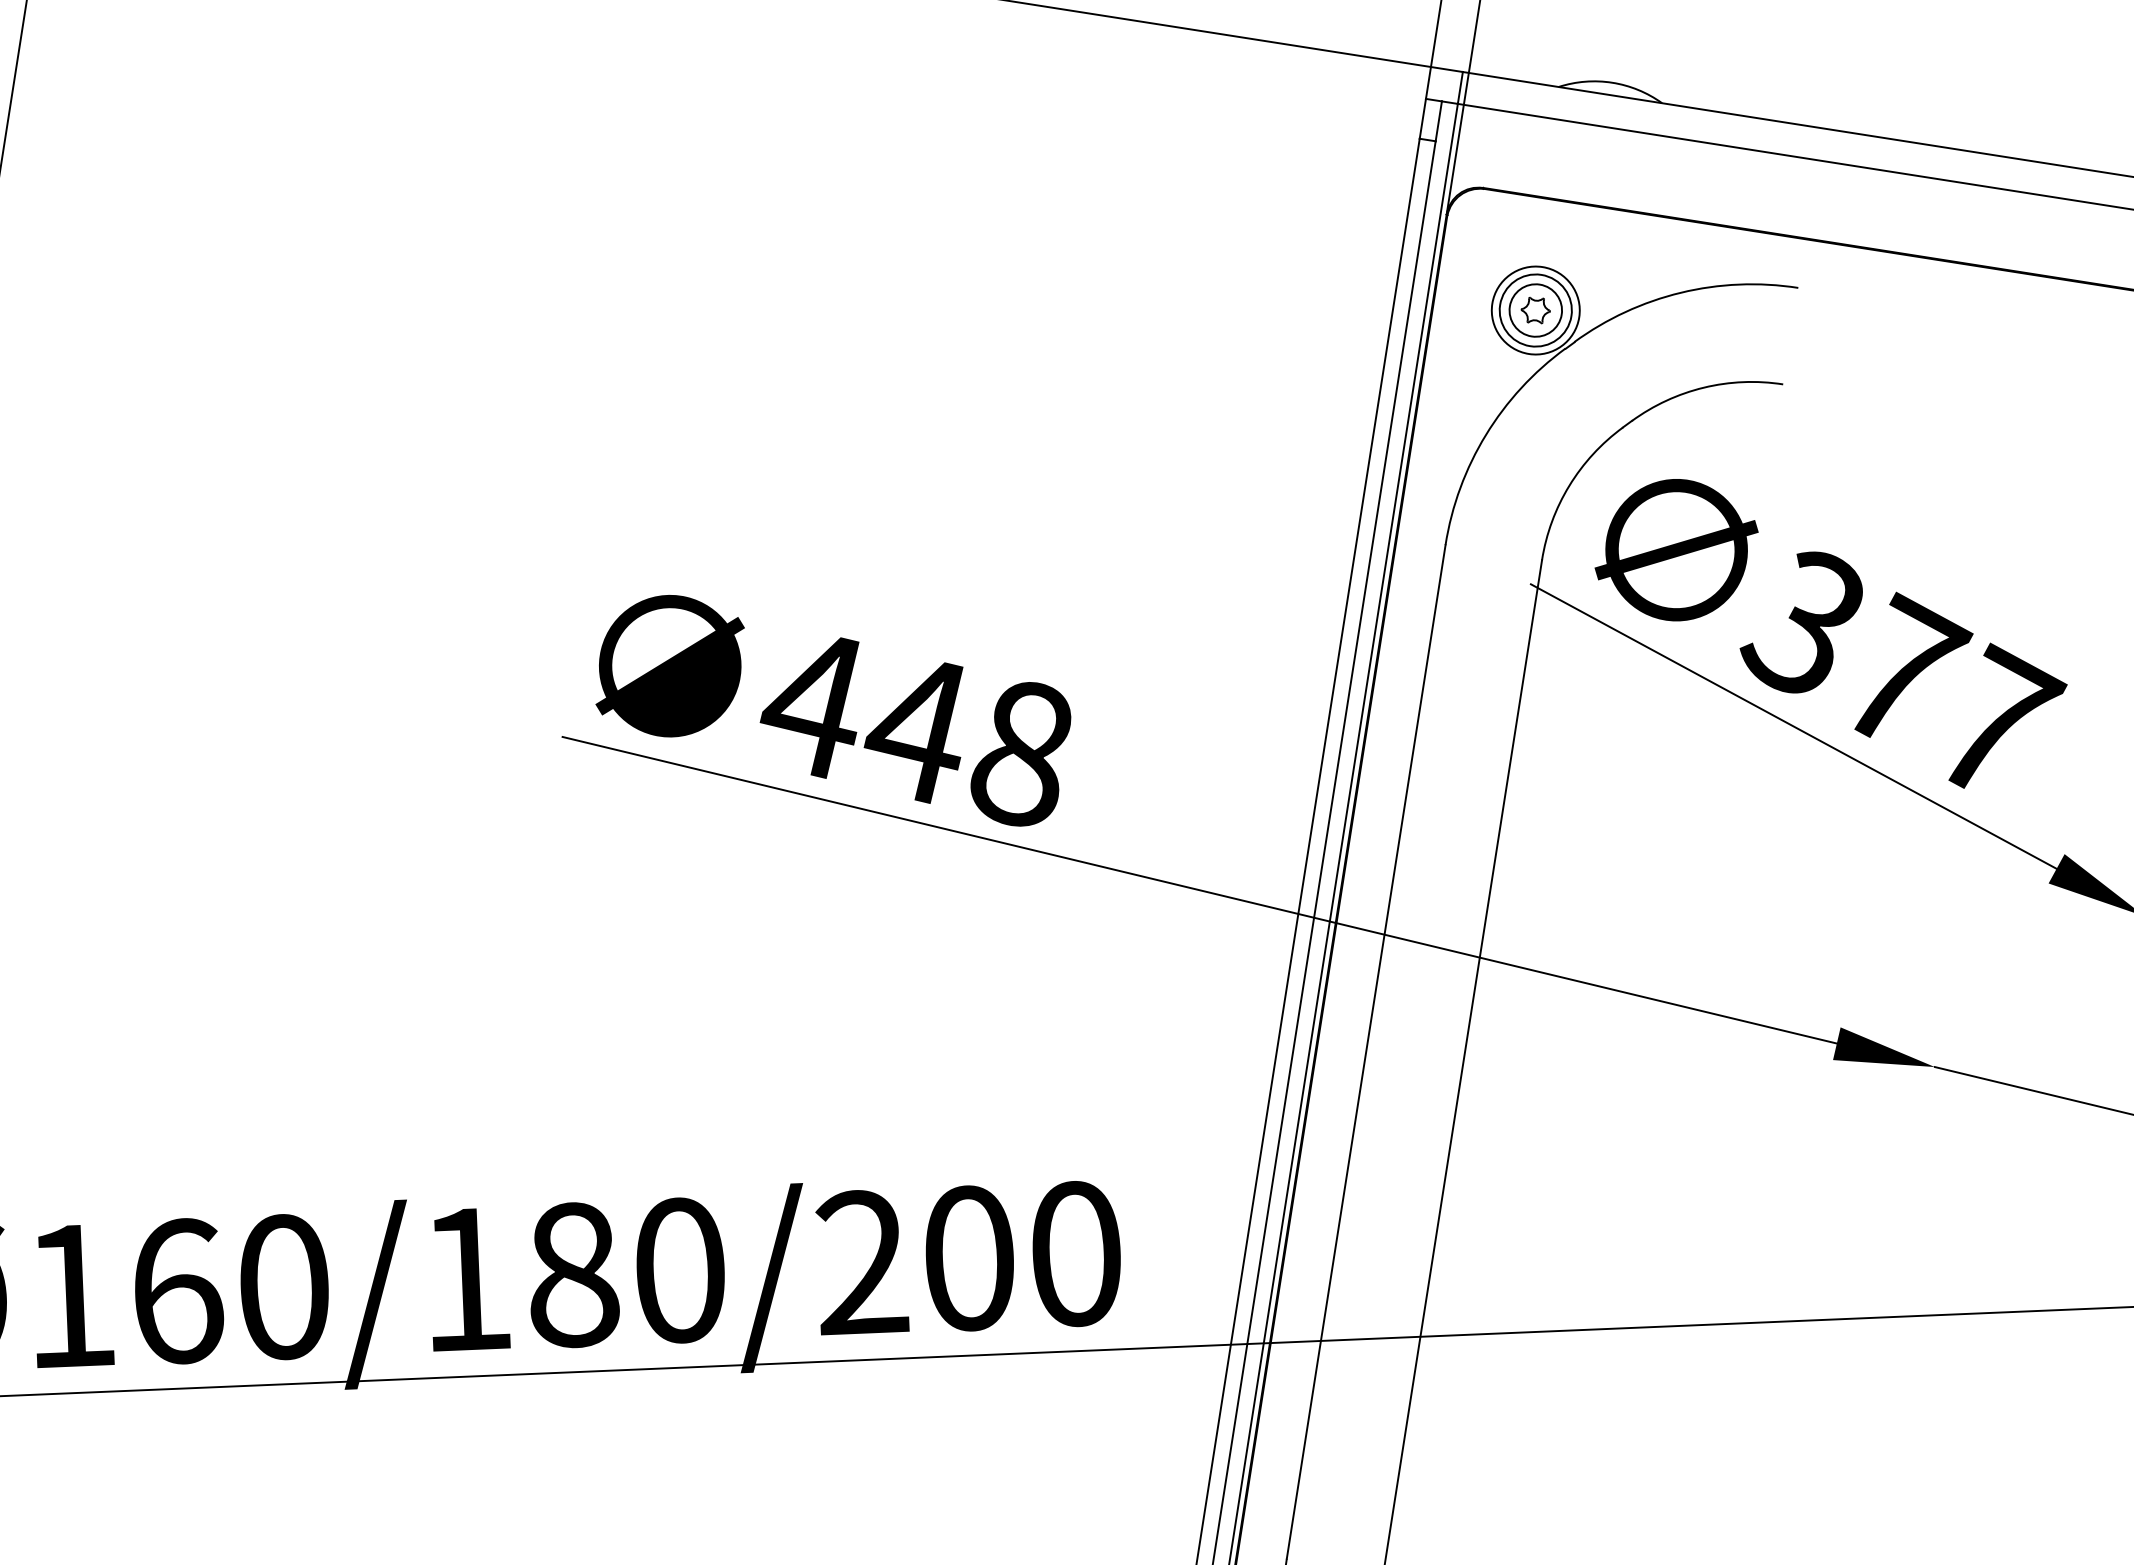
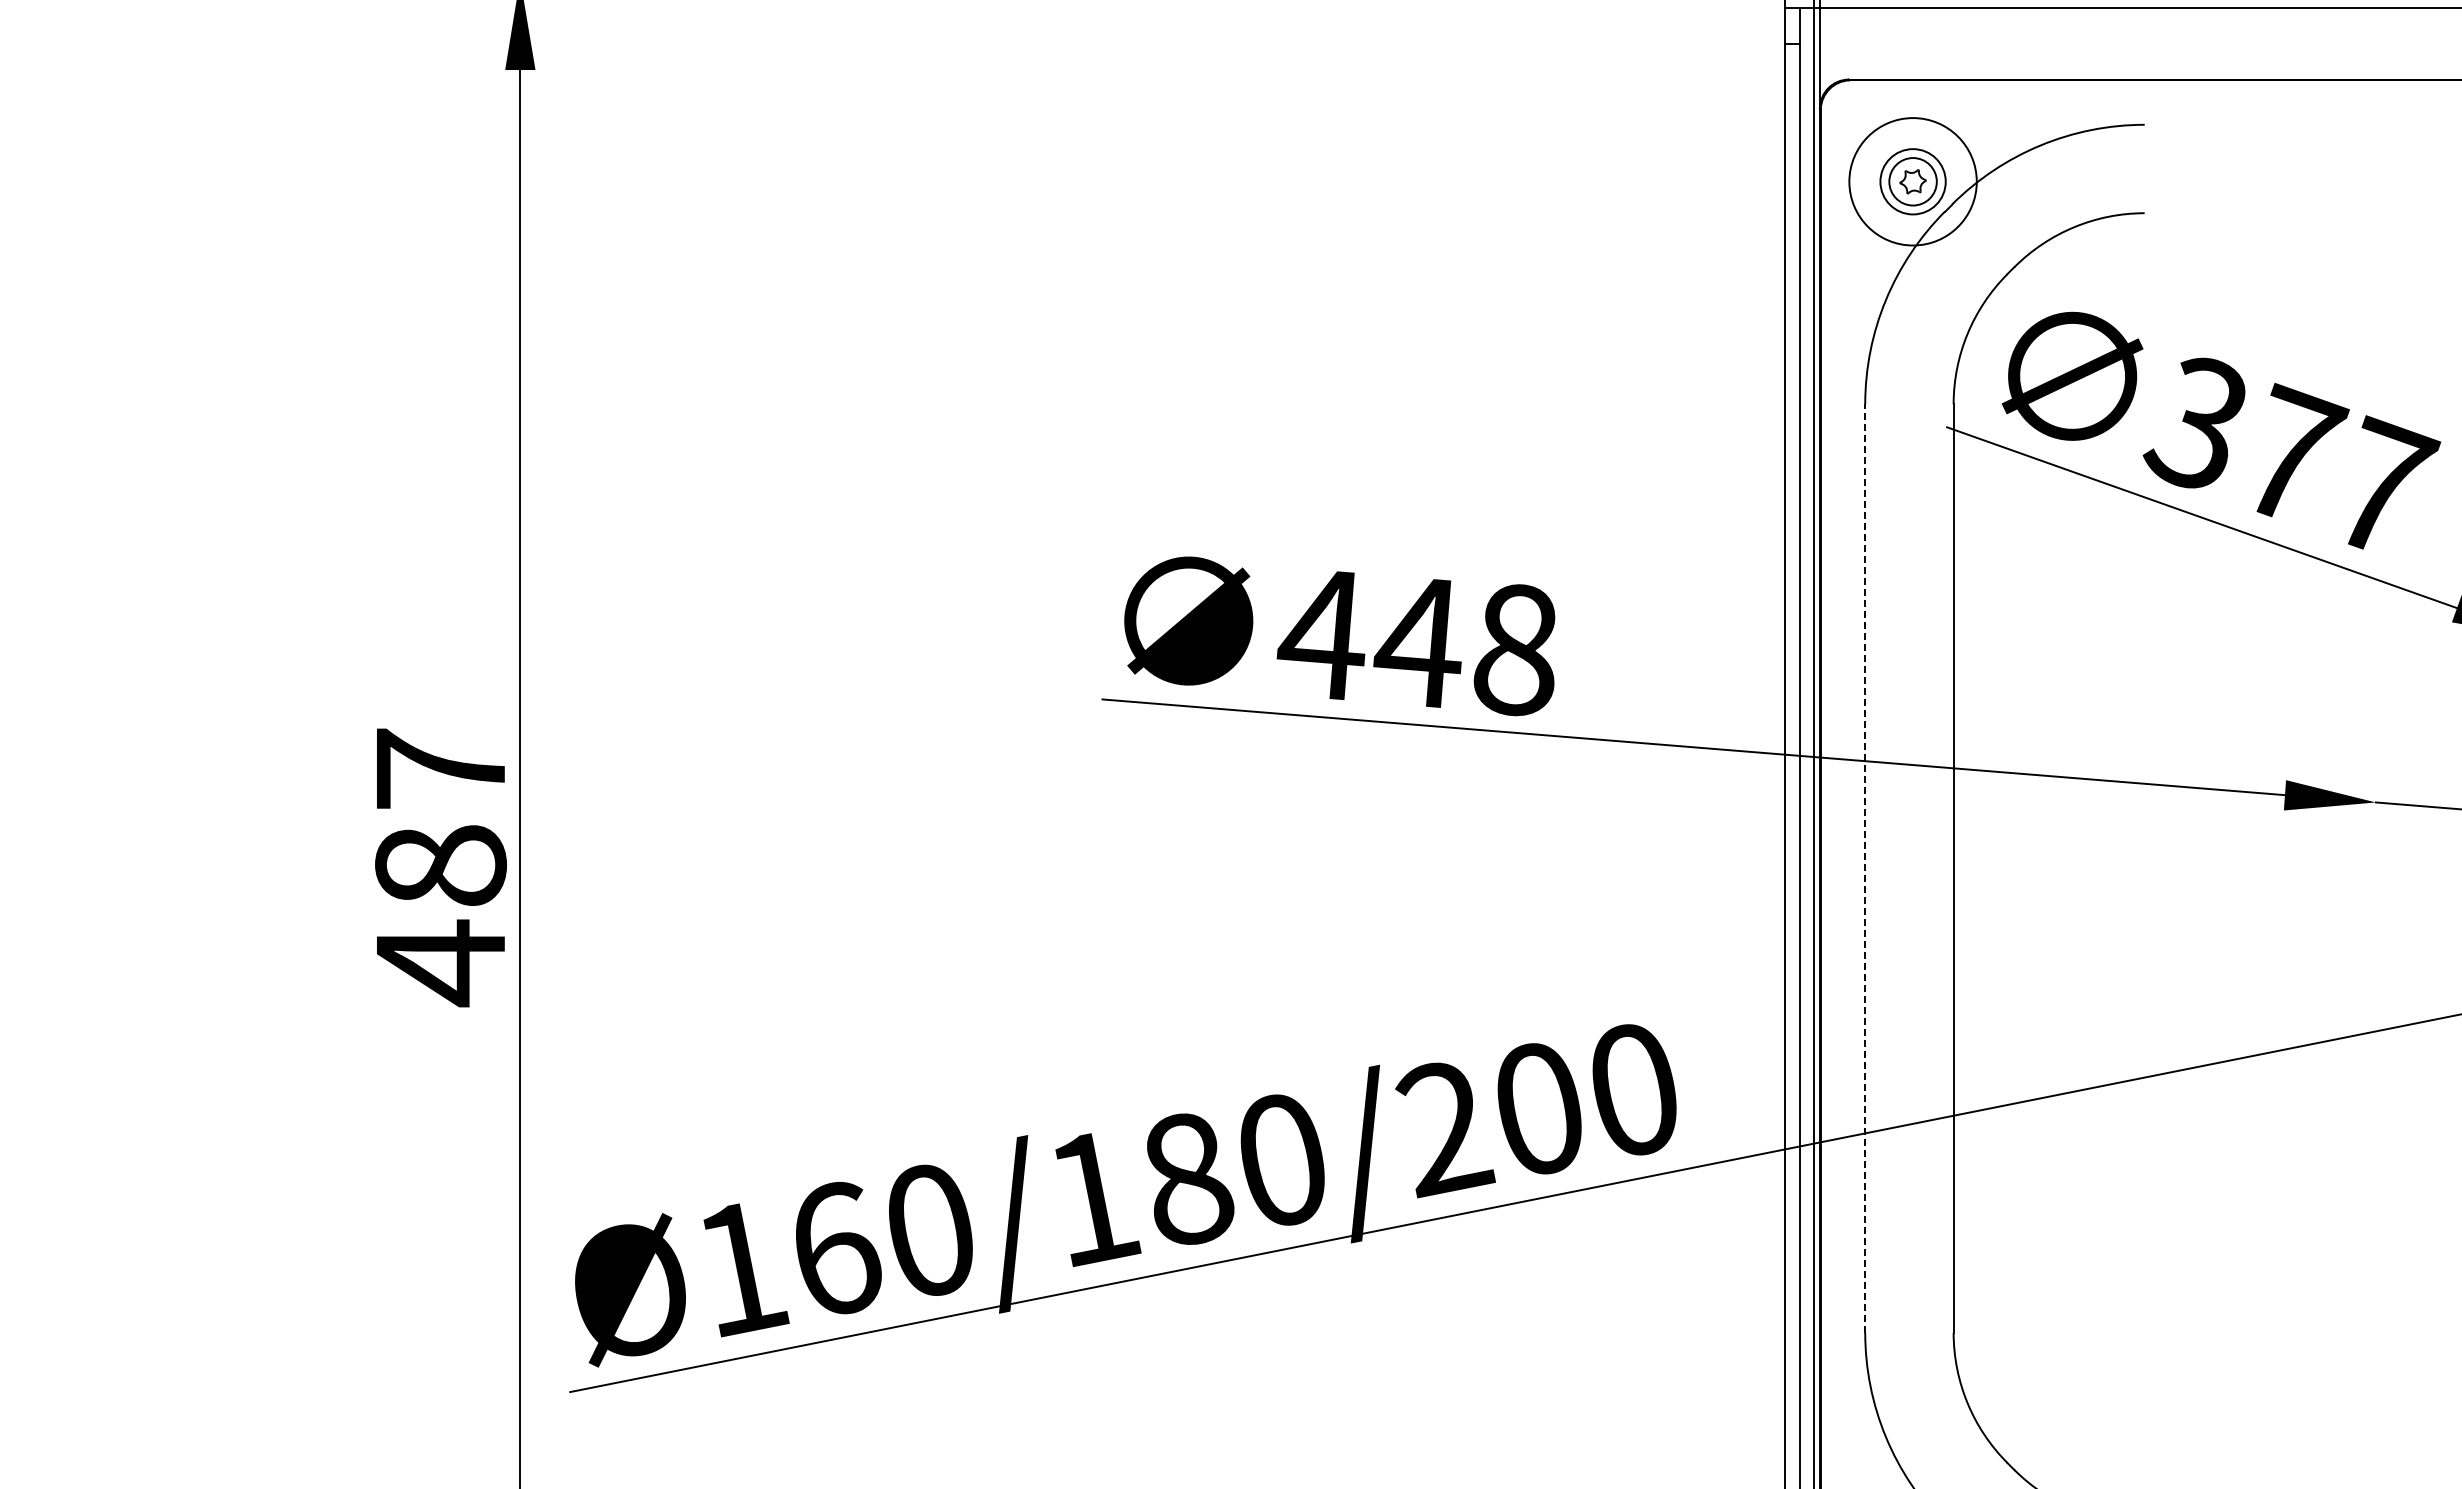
circle: (1535, 310) -> (1912, 181), size x1.6
line: (1366, 1051) -> (1865, 868), solid -> dashed

